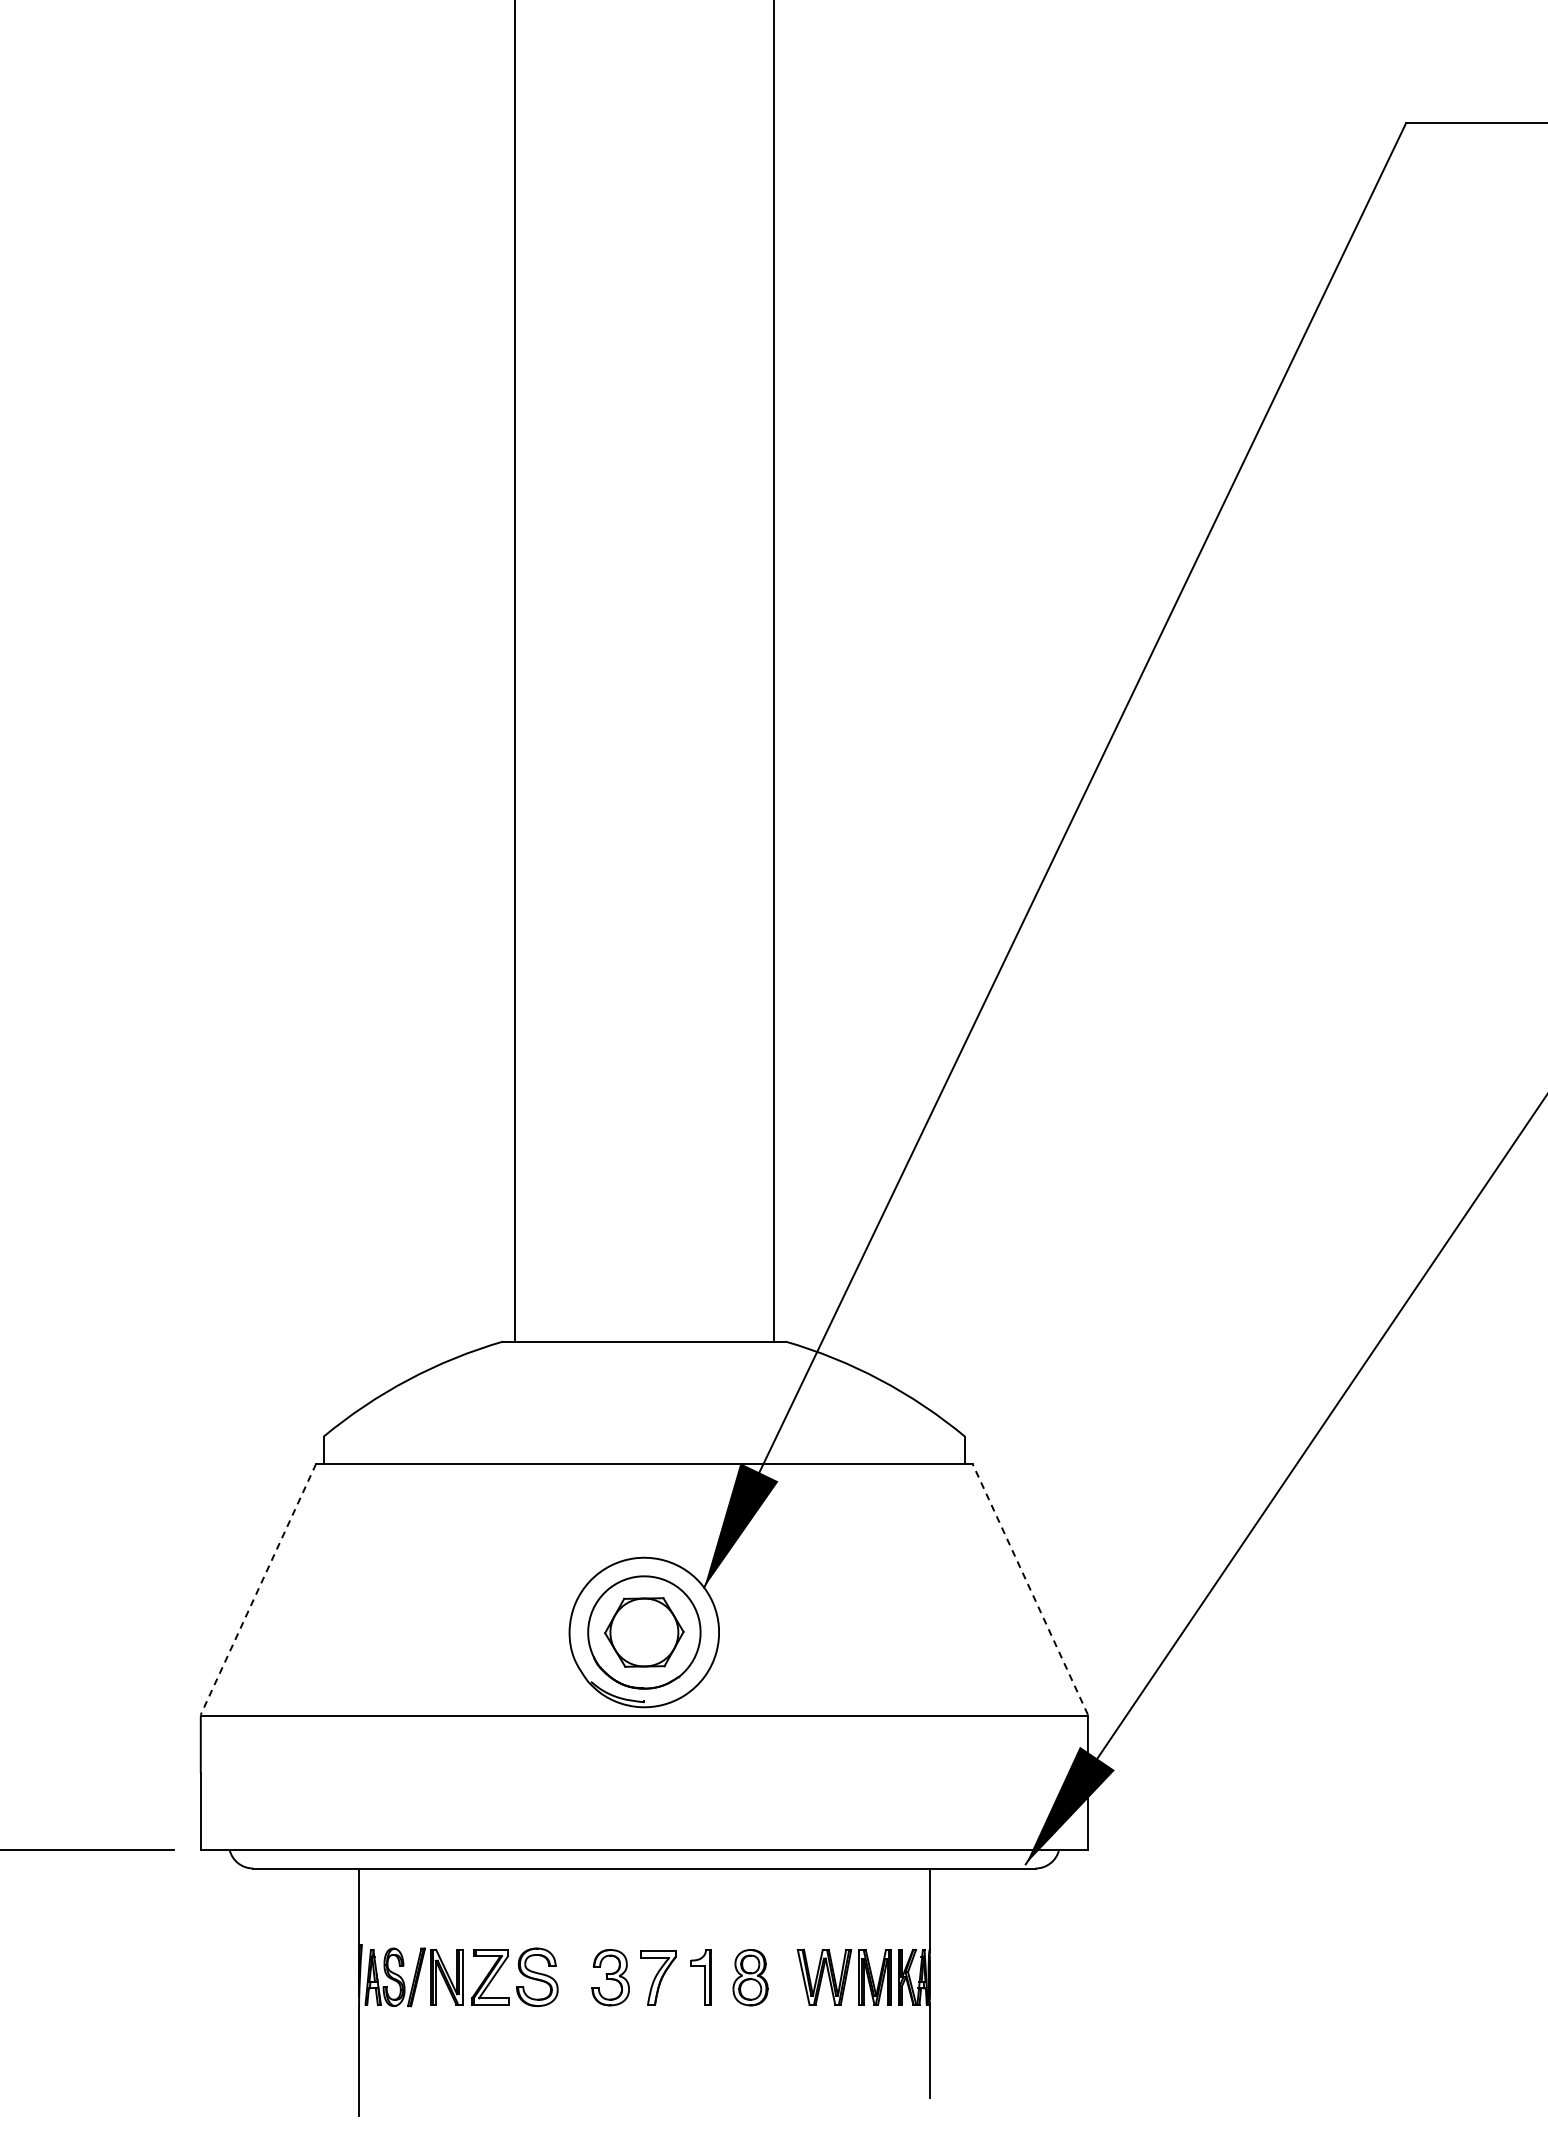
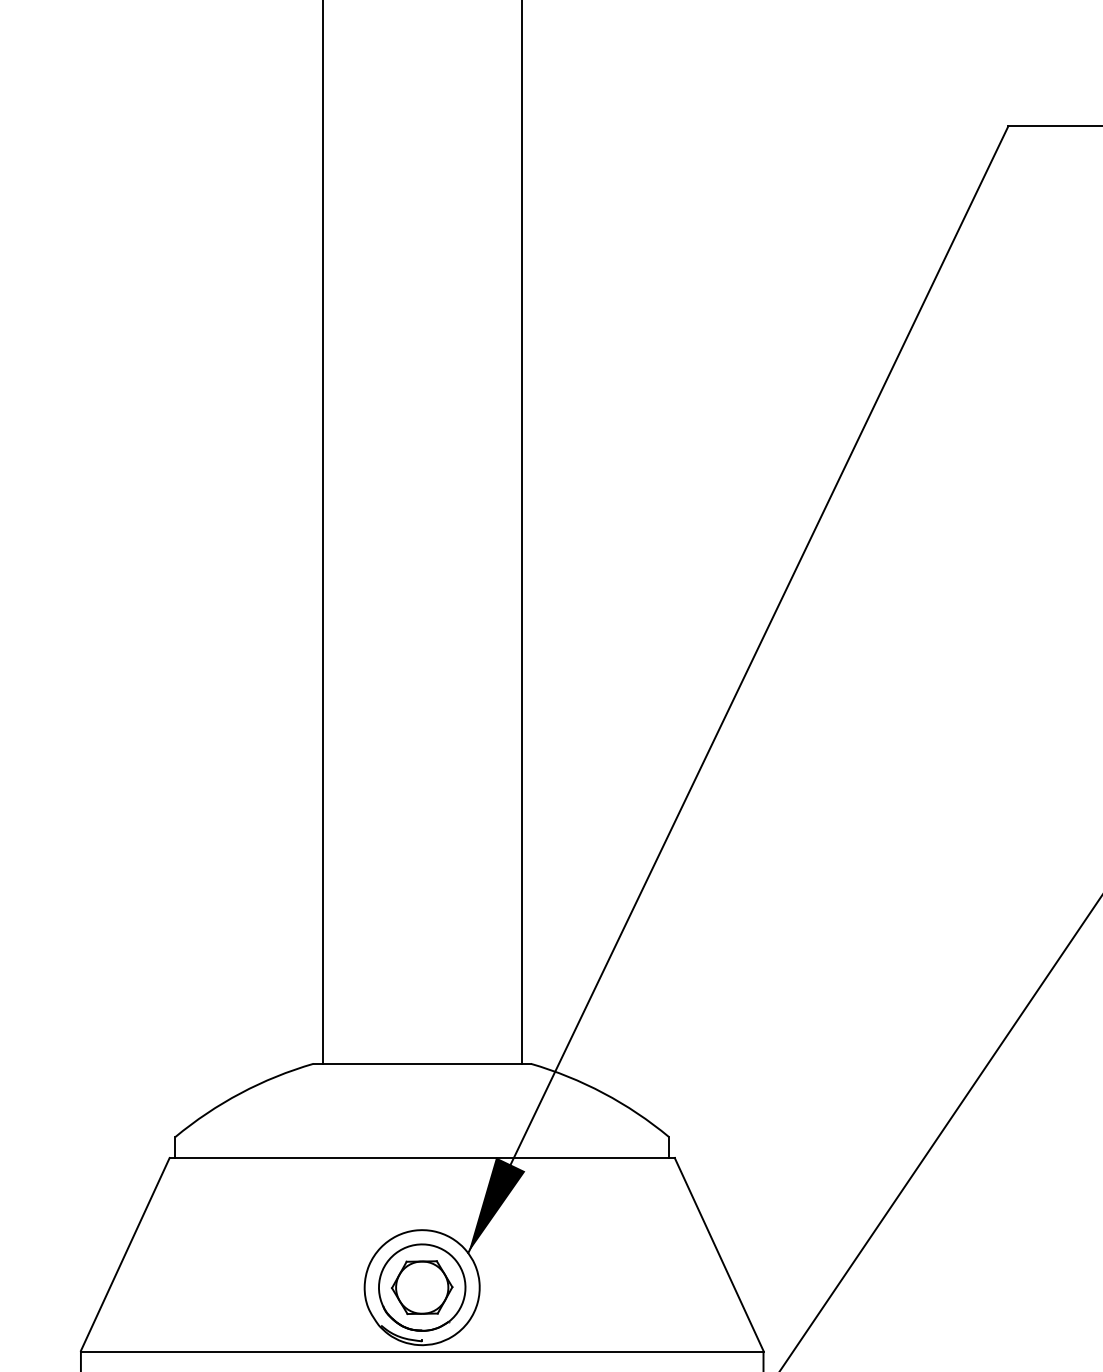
line: (258, 1589) -> (125, 1254), dashed -> solid
line: (1030, 1589) -> (719, 1254), dashed -> solid

